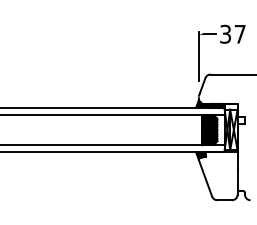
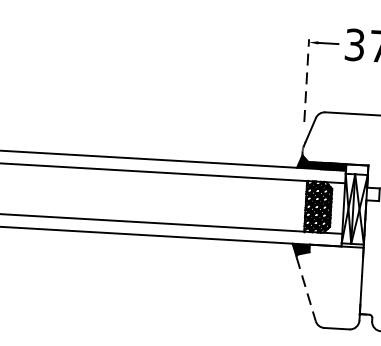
line: (198, 56) -> (306, 80), solid -> dashed
line: (205, 178) -> (306, 289), solid -> dashed

